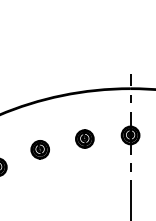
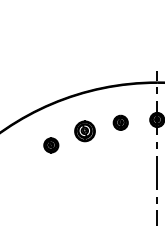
part: (40, 149) -> (85, 131), size x1.4

